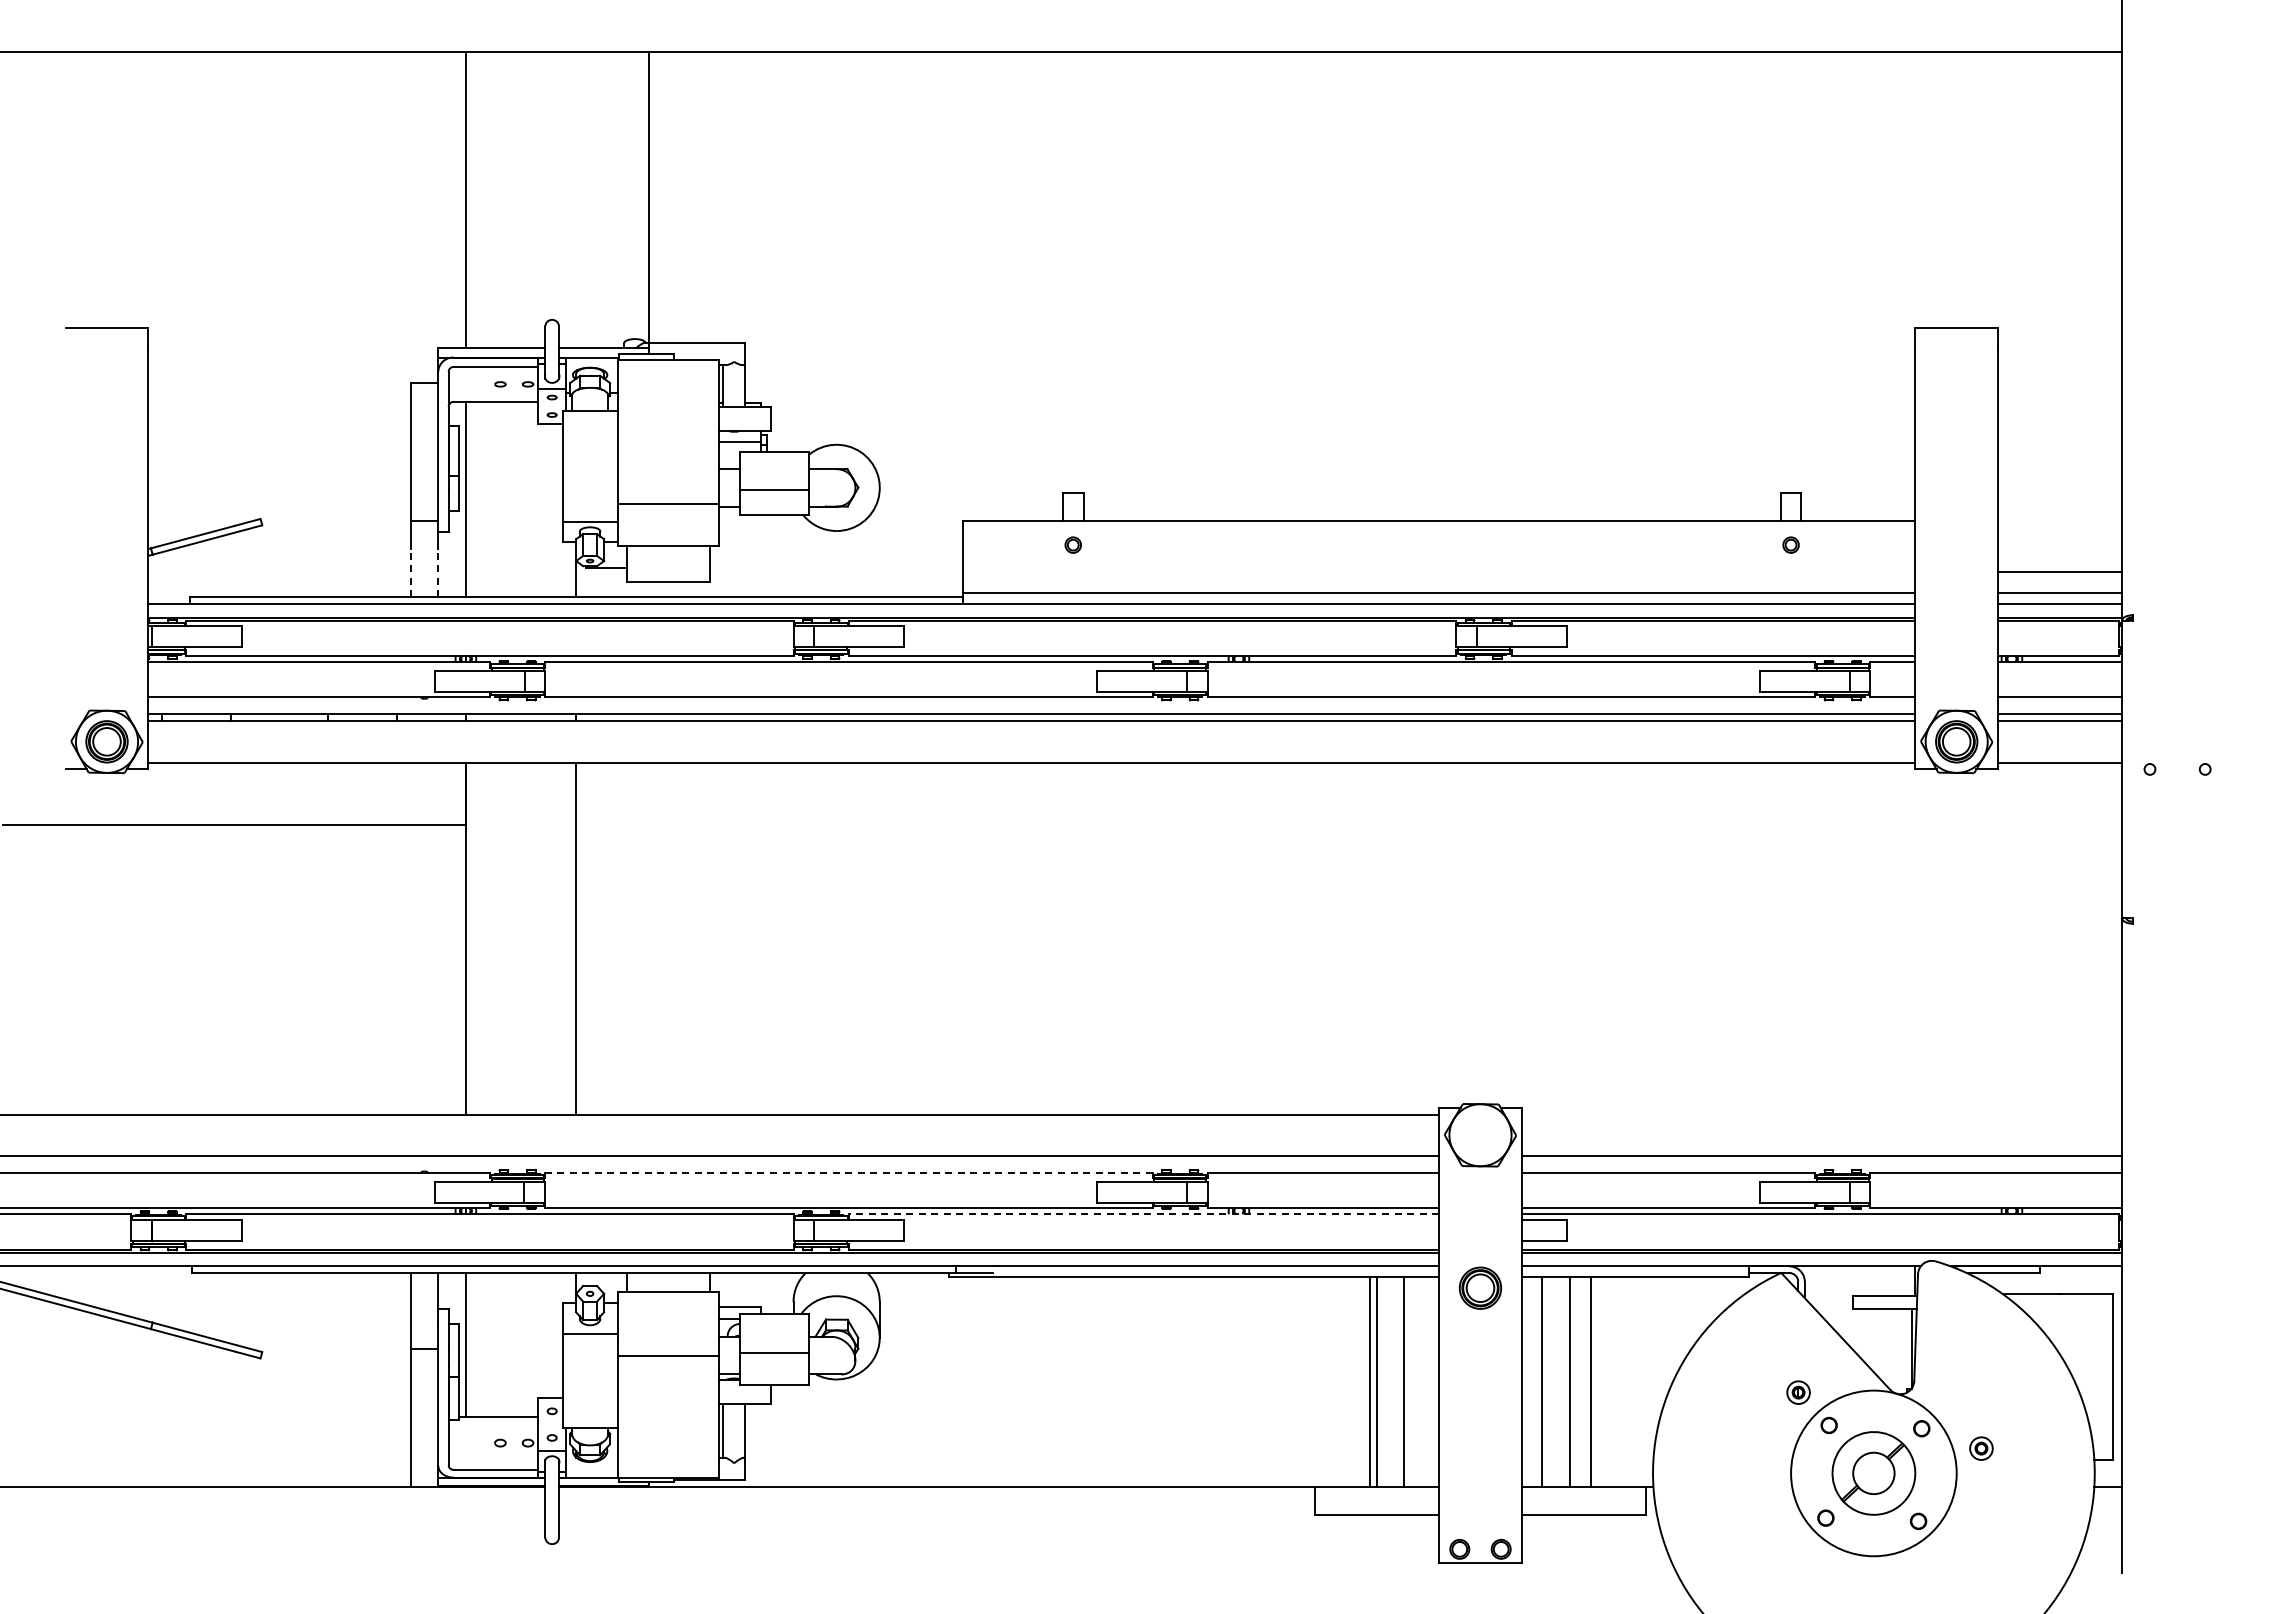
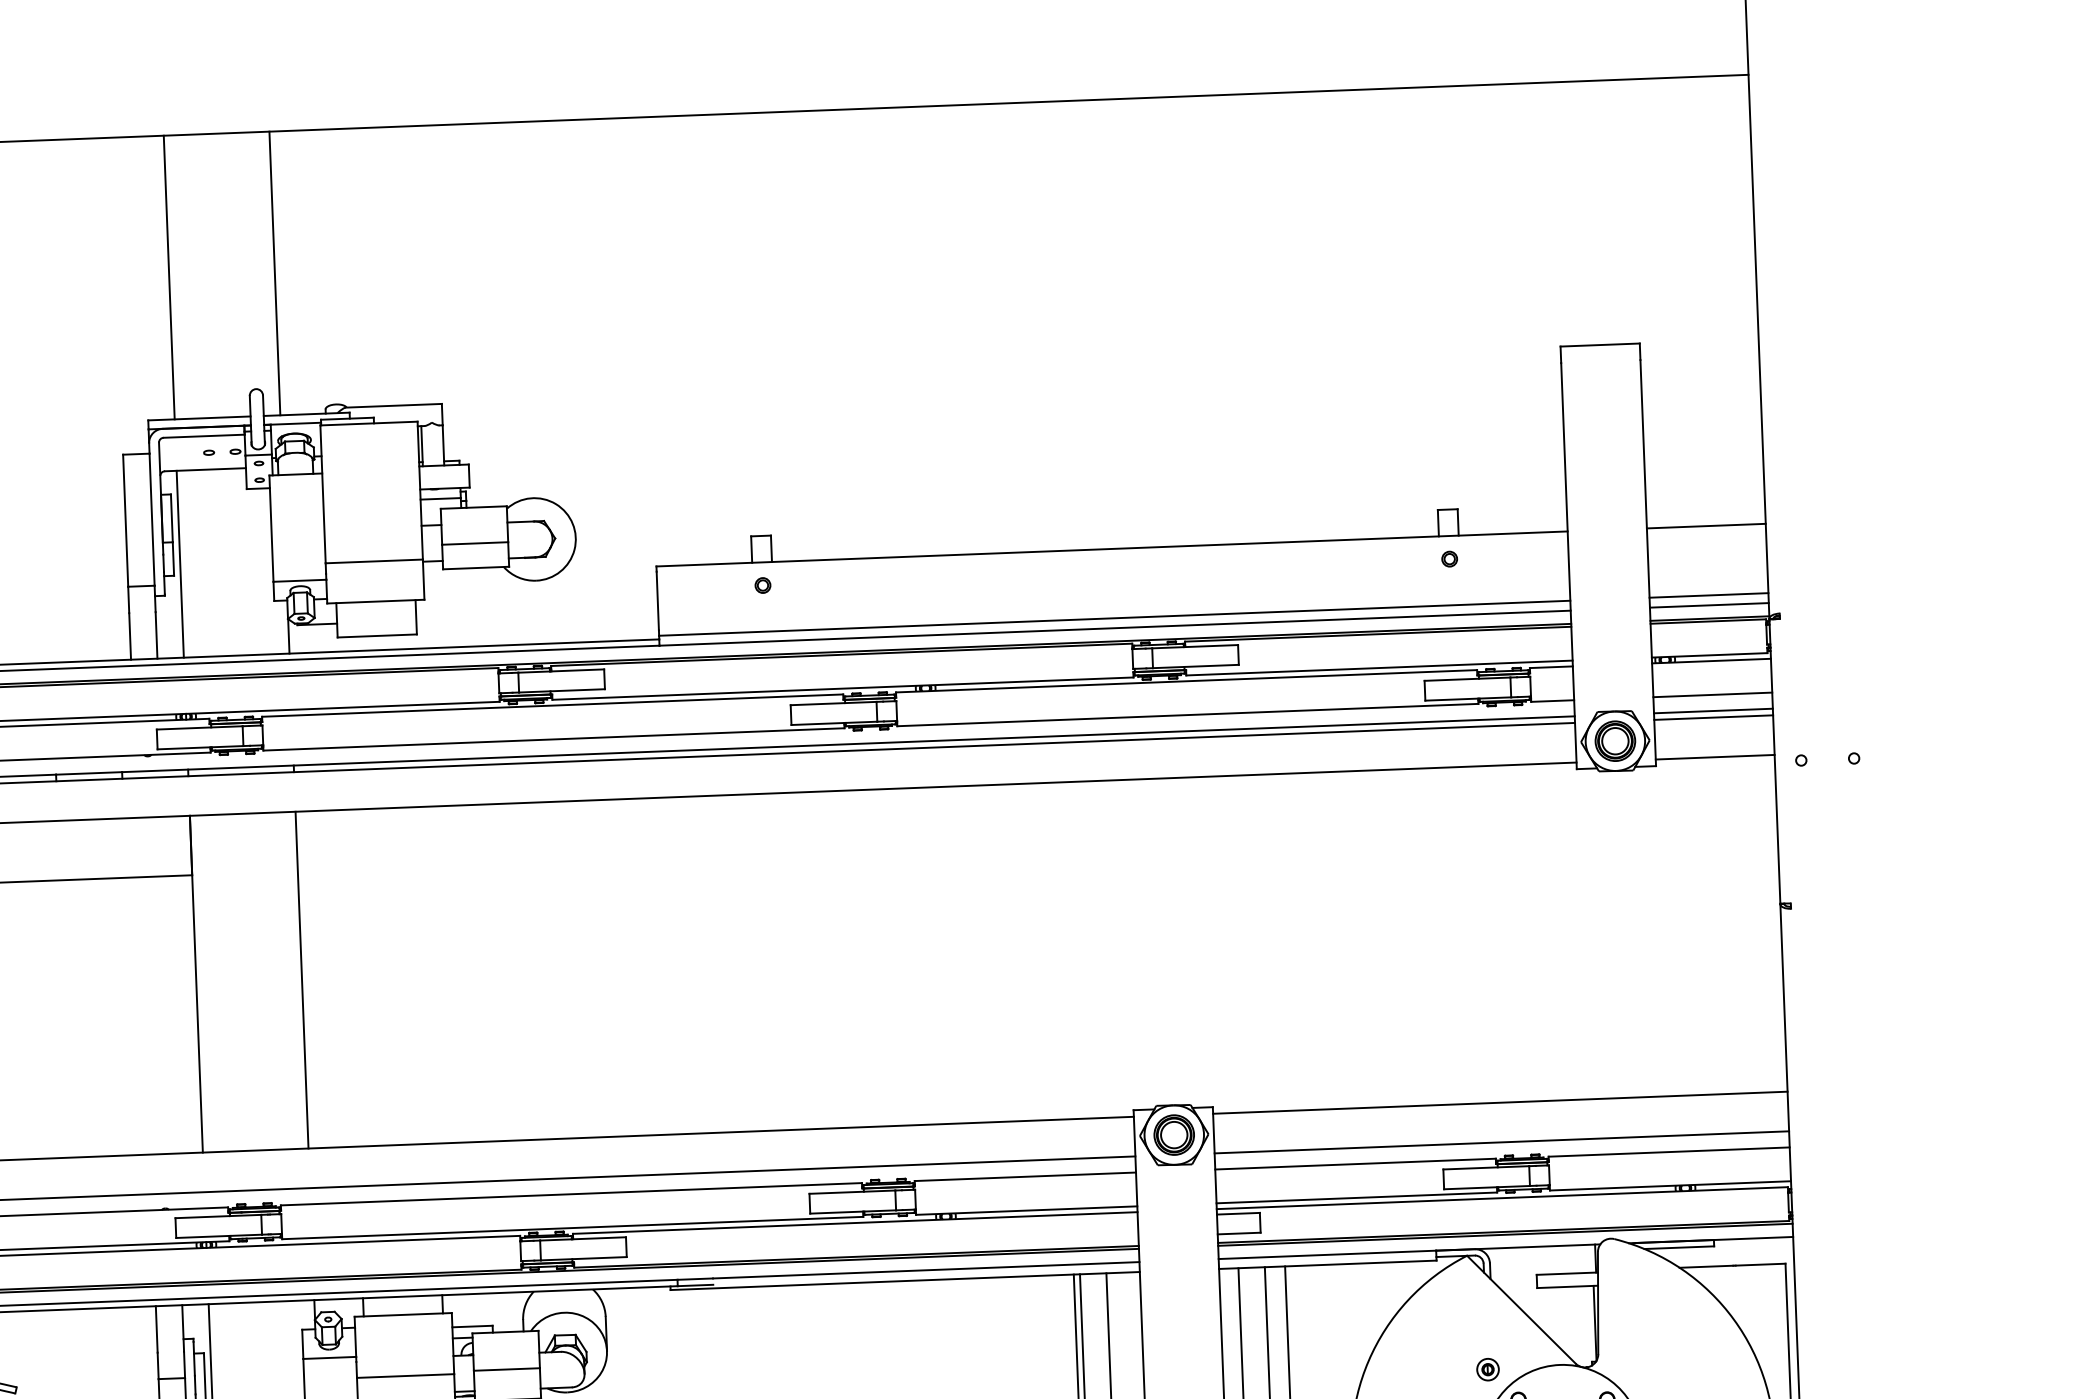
line: (649, 199) -> (275, 273), moved
line: (2060, 571) -> (1706, 525), moved
line: (410, 572) -> (129, 636), dashed -> solid
line: (438, 572) -> (156, 635), dashed -> solid
line: (1821, 1114) -> (1499, 1102), added
line: (848, 1172) -> (571, 1193), dashed -> solid
line: (1143, 1214) -> (854, 1223), dashed -> solid
part: (1480, 1287) -> (1174, 1134), moved

